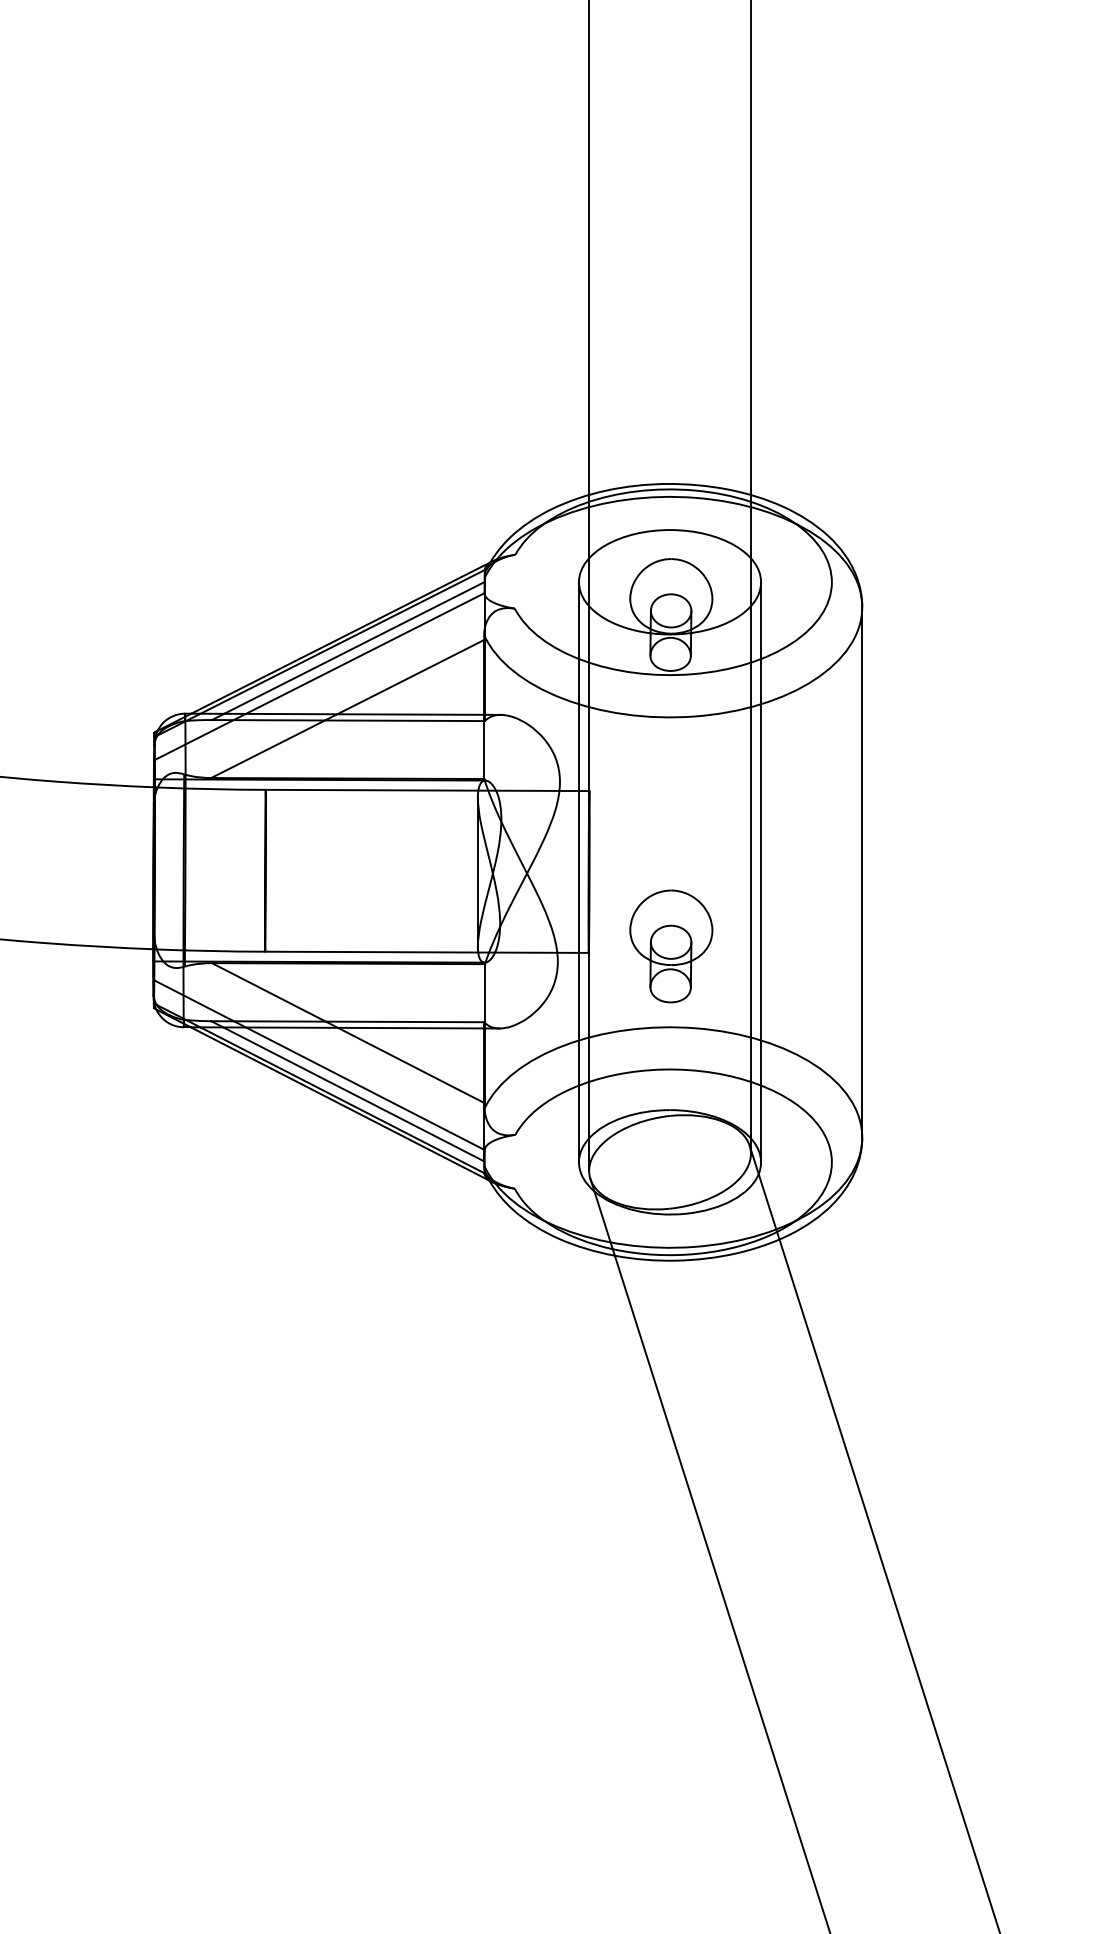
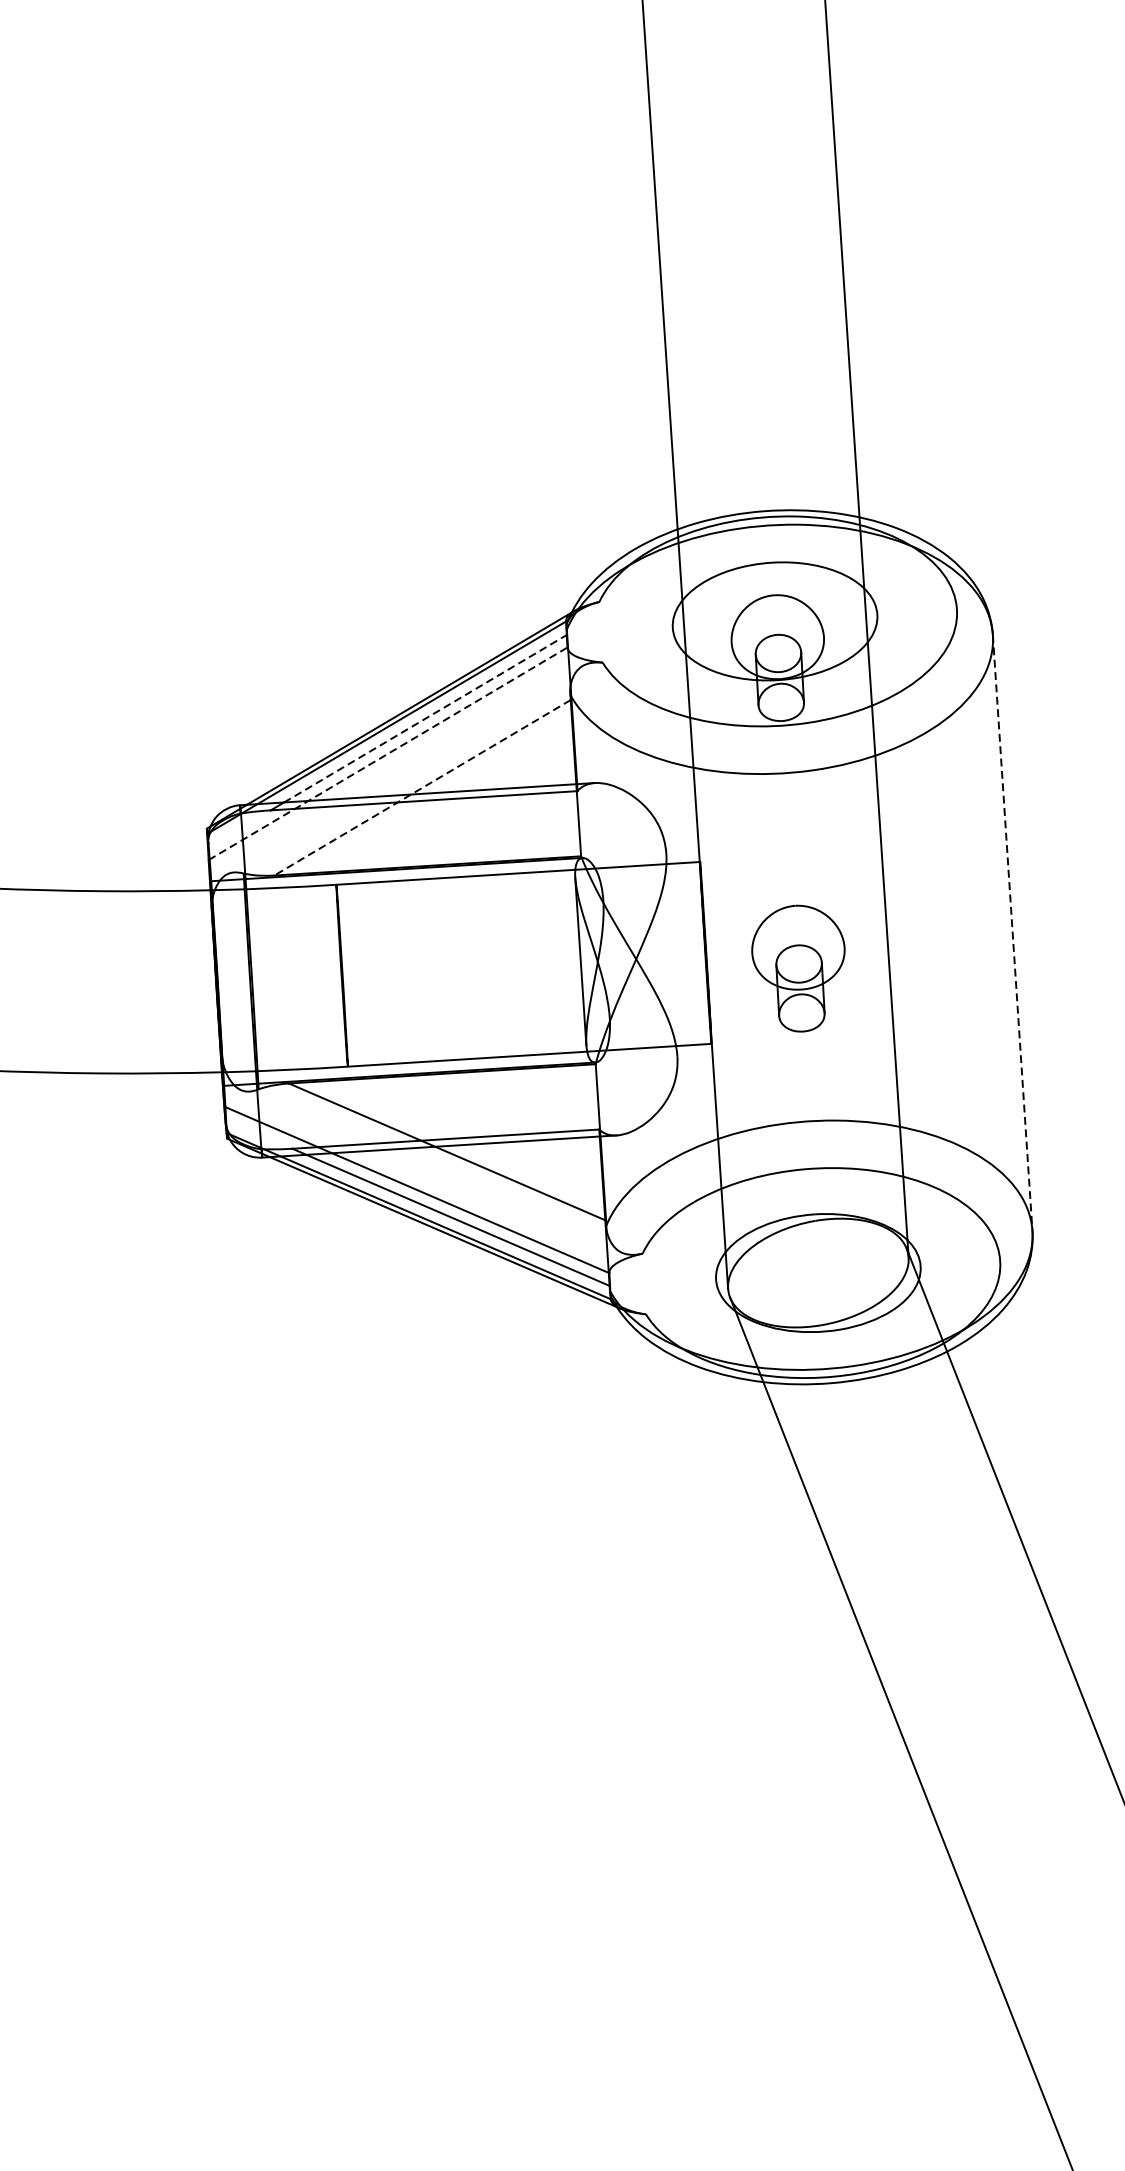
line: (355, 647) -> (426, 718), solid -> dashed
line: (319, 676) -> (388, 753), solid -> dashed
line: (347, 708) -> (422, 787), solid -> dashed
line: (578, 872) -> (693, 954), removed
line: (761, 872) -> (899, 940), removed
line: (862, 872) -> (1012, 933), solid -> dashed
part: (671, 946) -> (799, 968), moved

